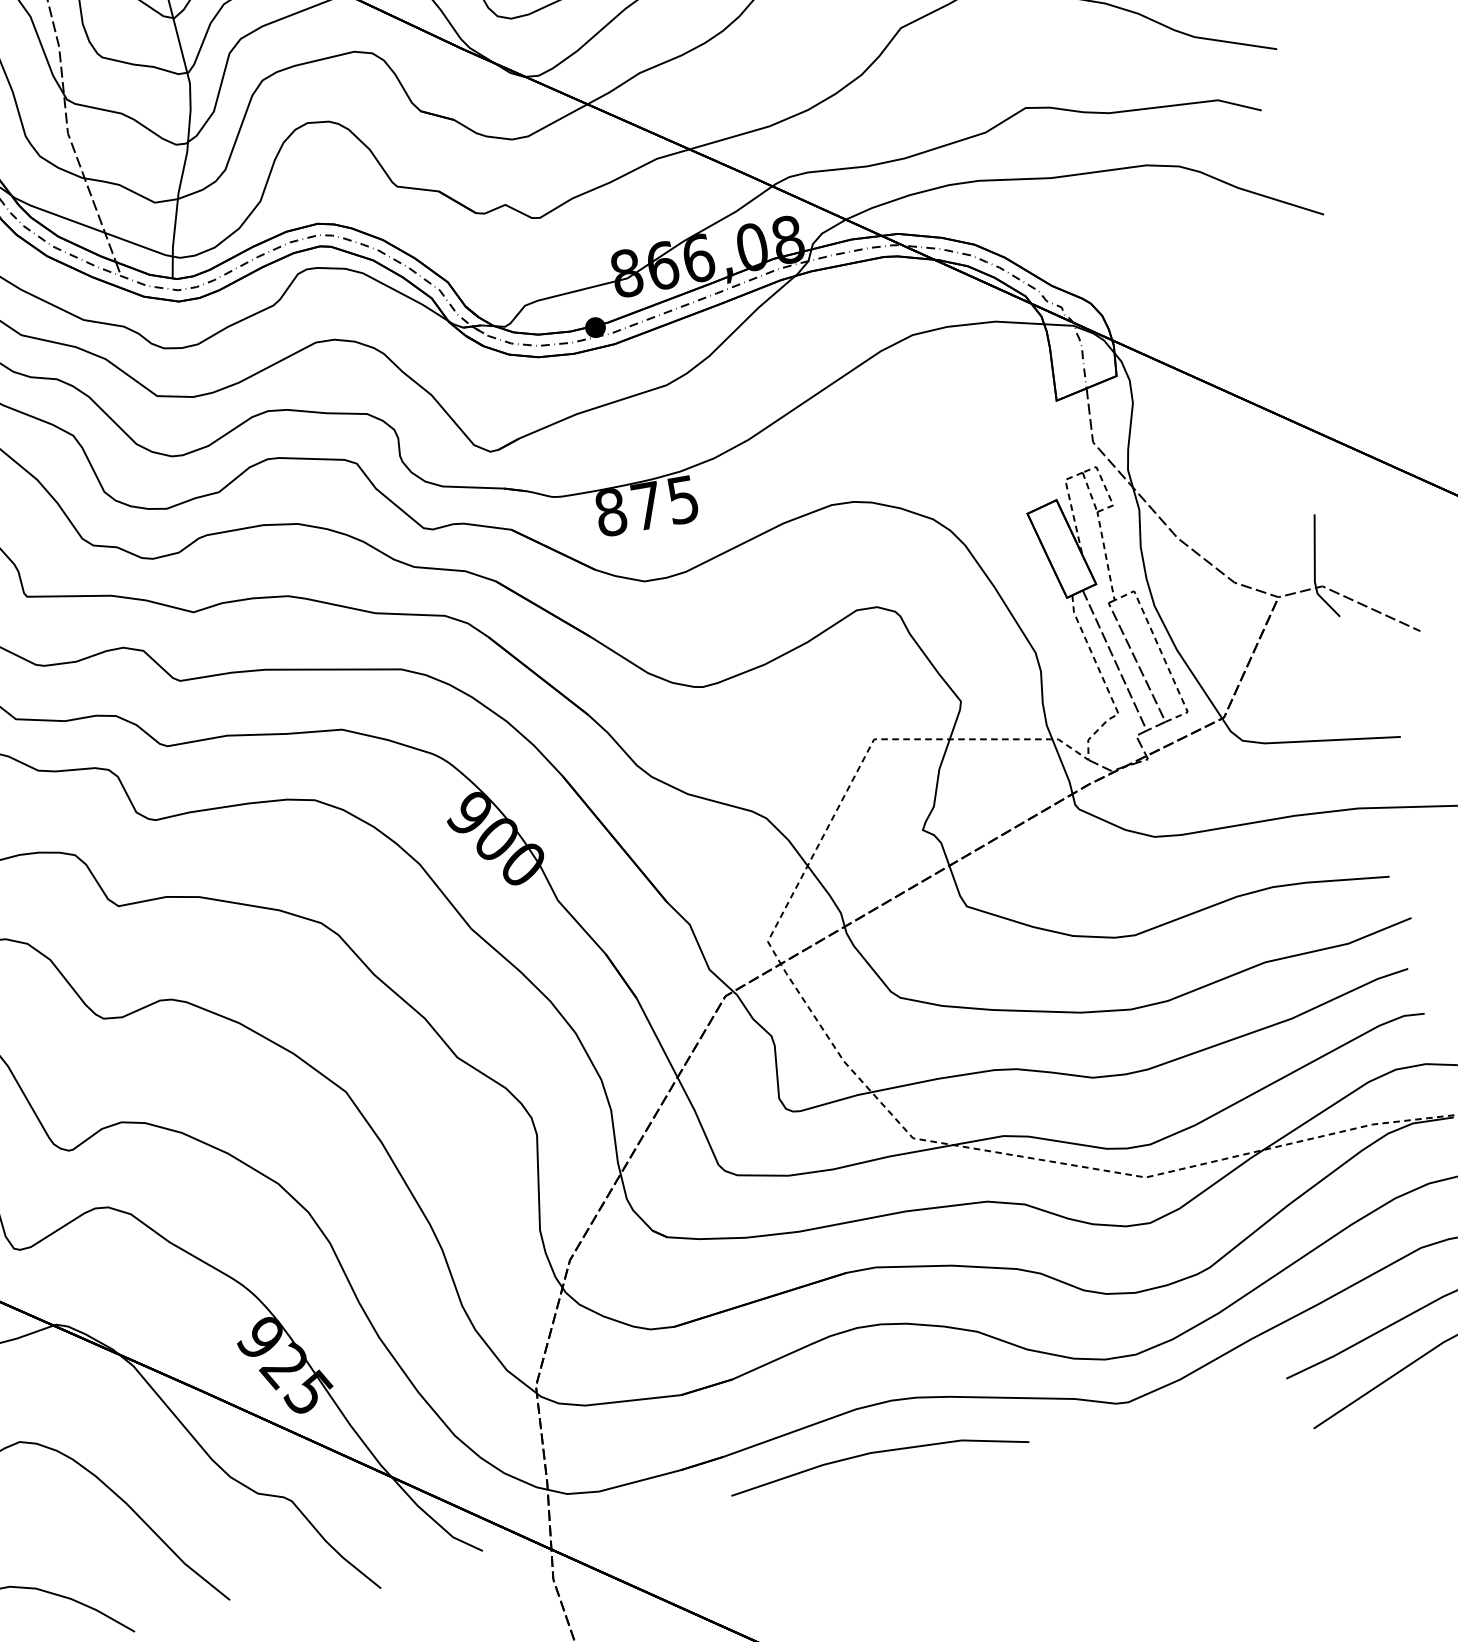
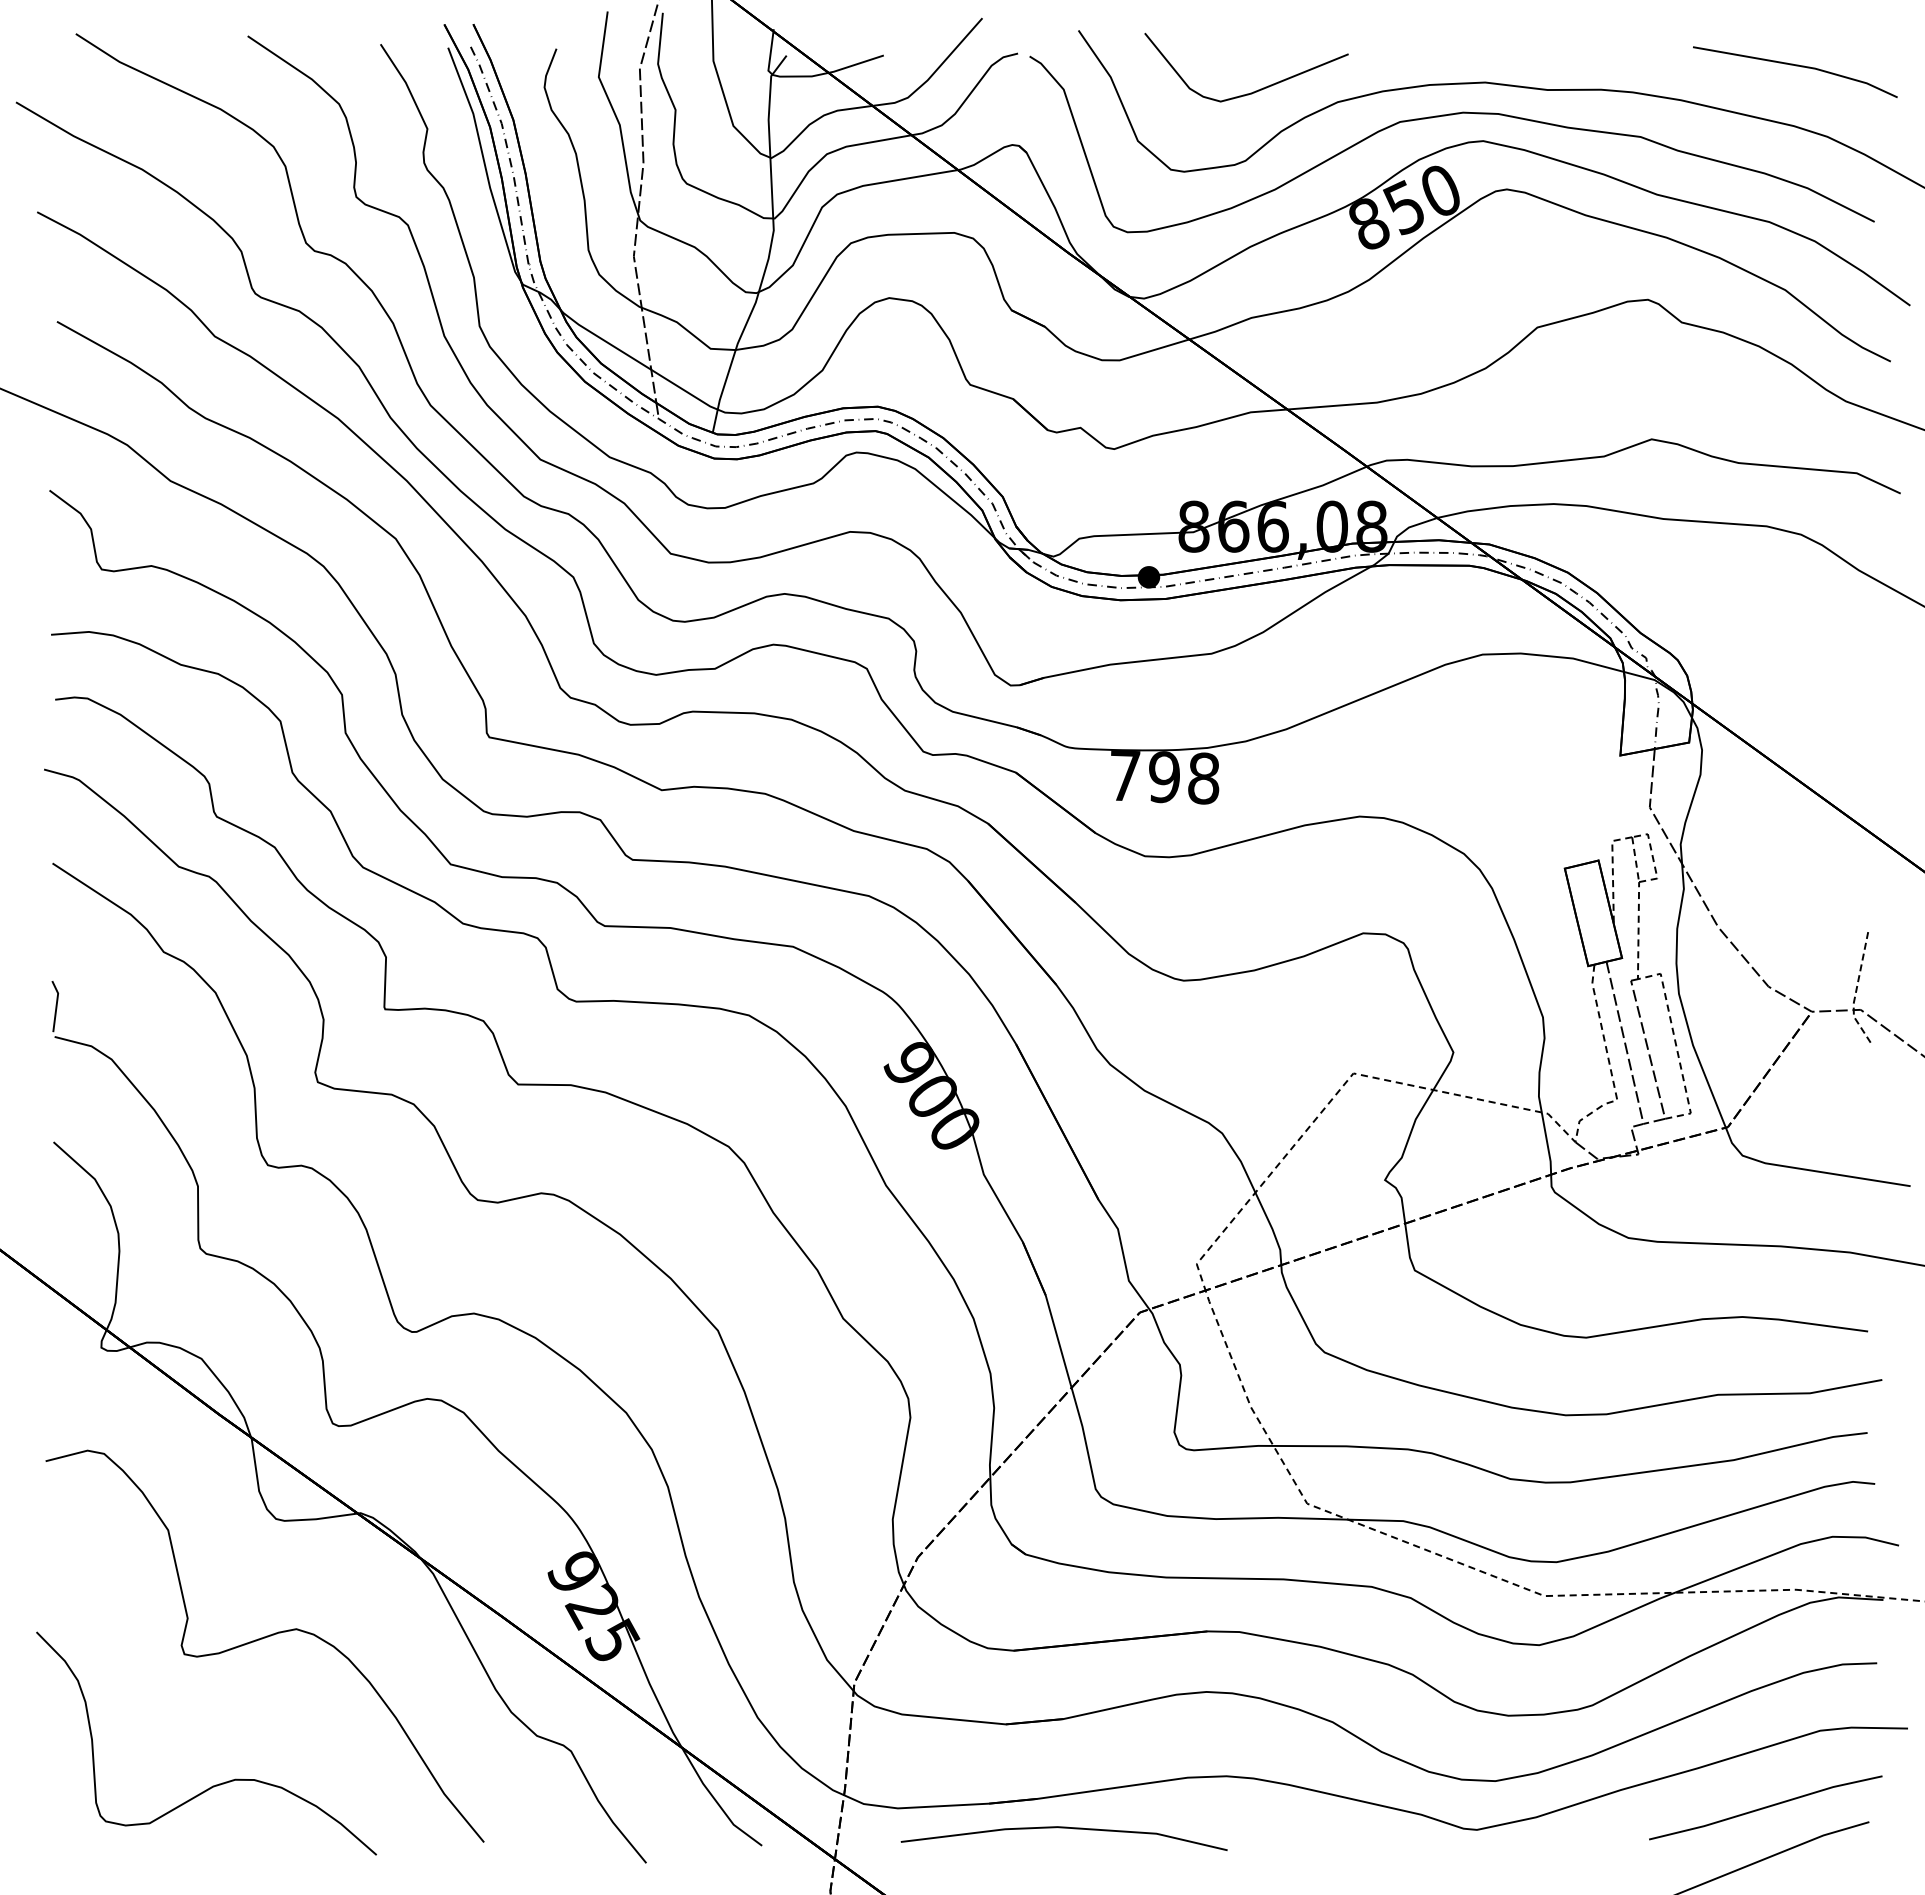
text: (647, 506) -> (1164, 777), 875 -> 798
line: (1315, 571) -> (1856, 992), solid -> dashed
line: (876, 1453) -> (1063, 1828), moved

